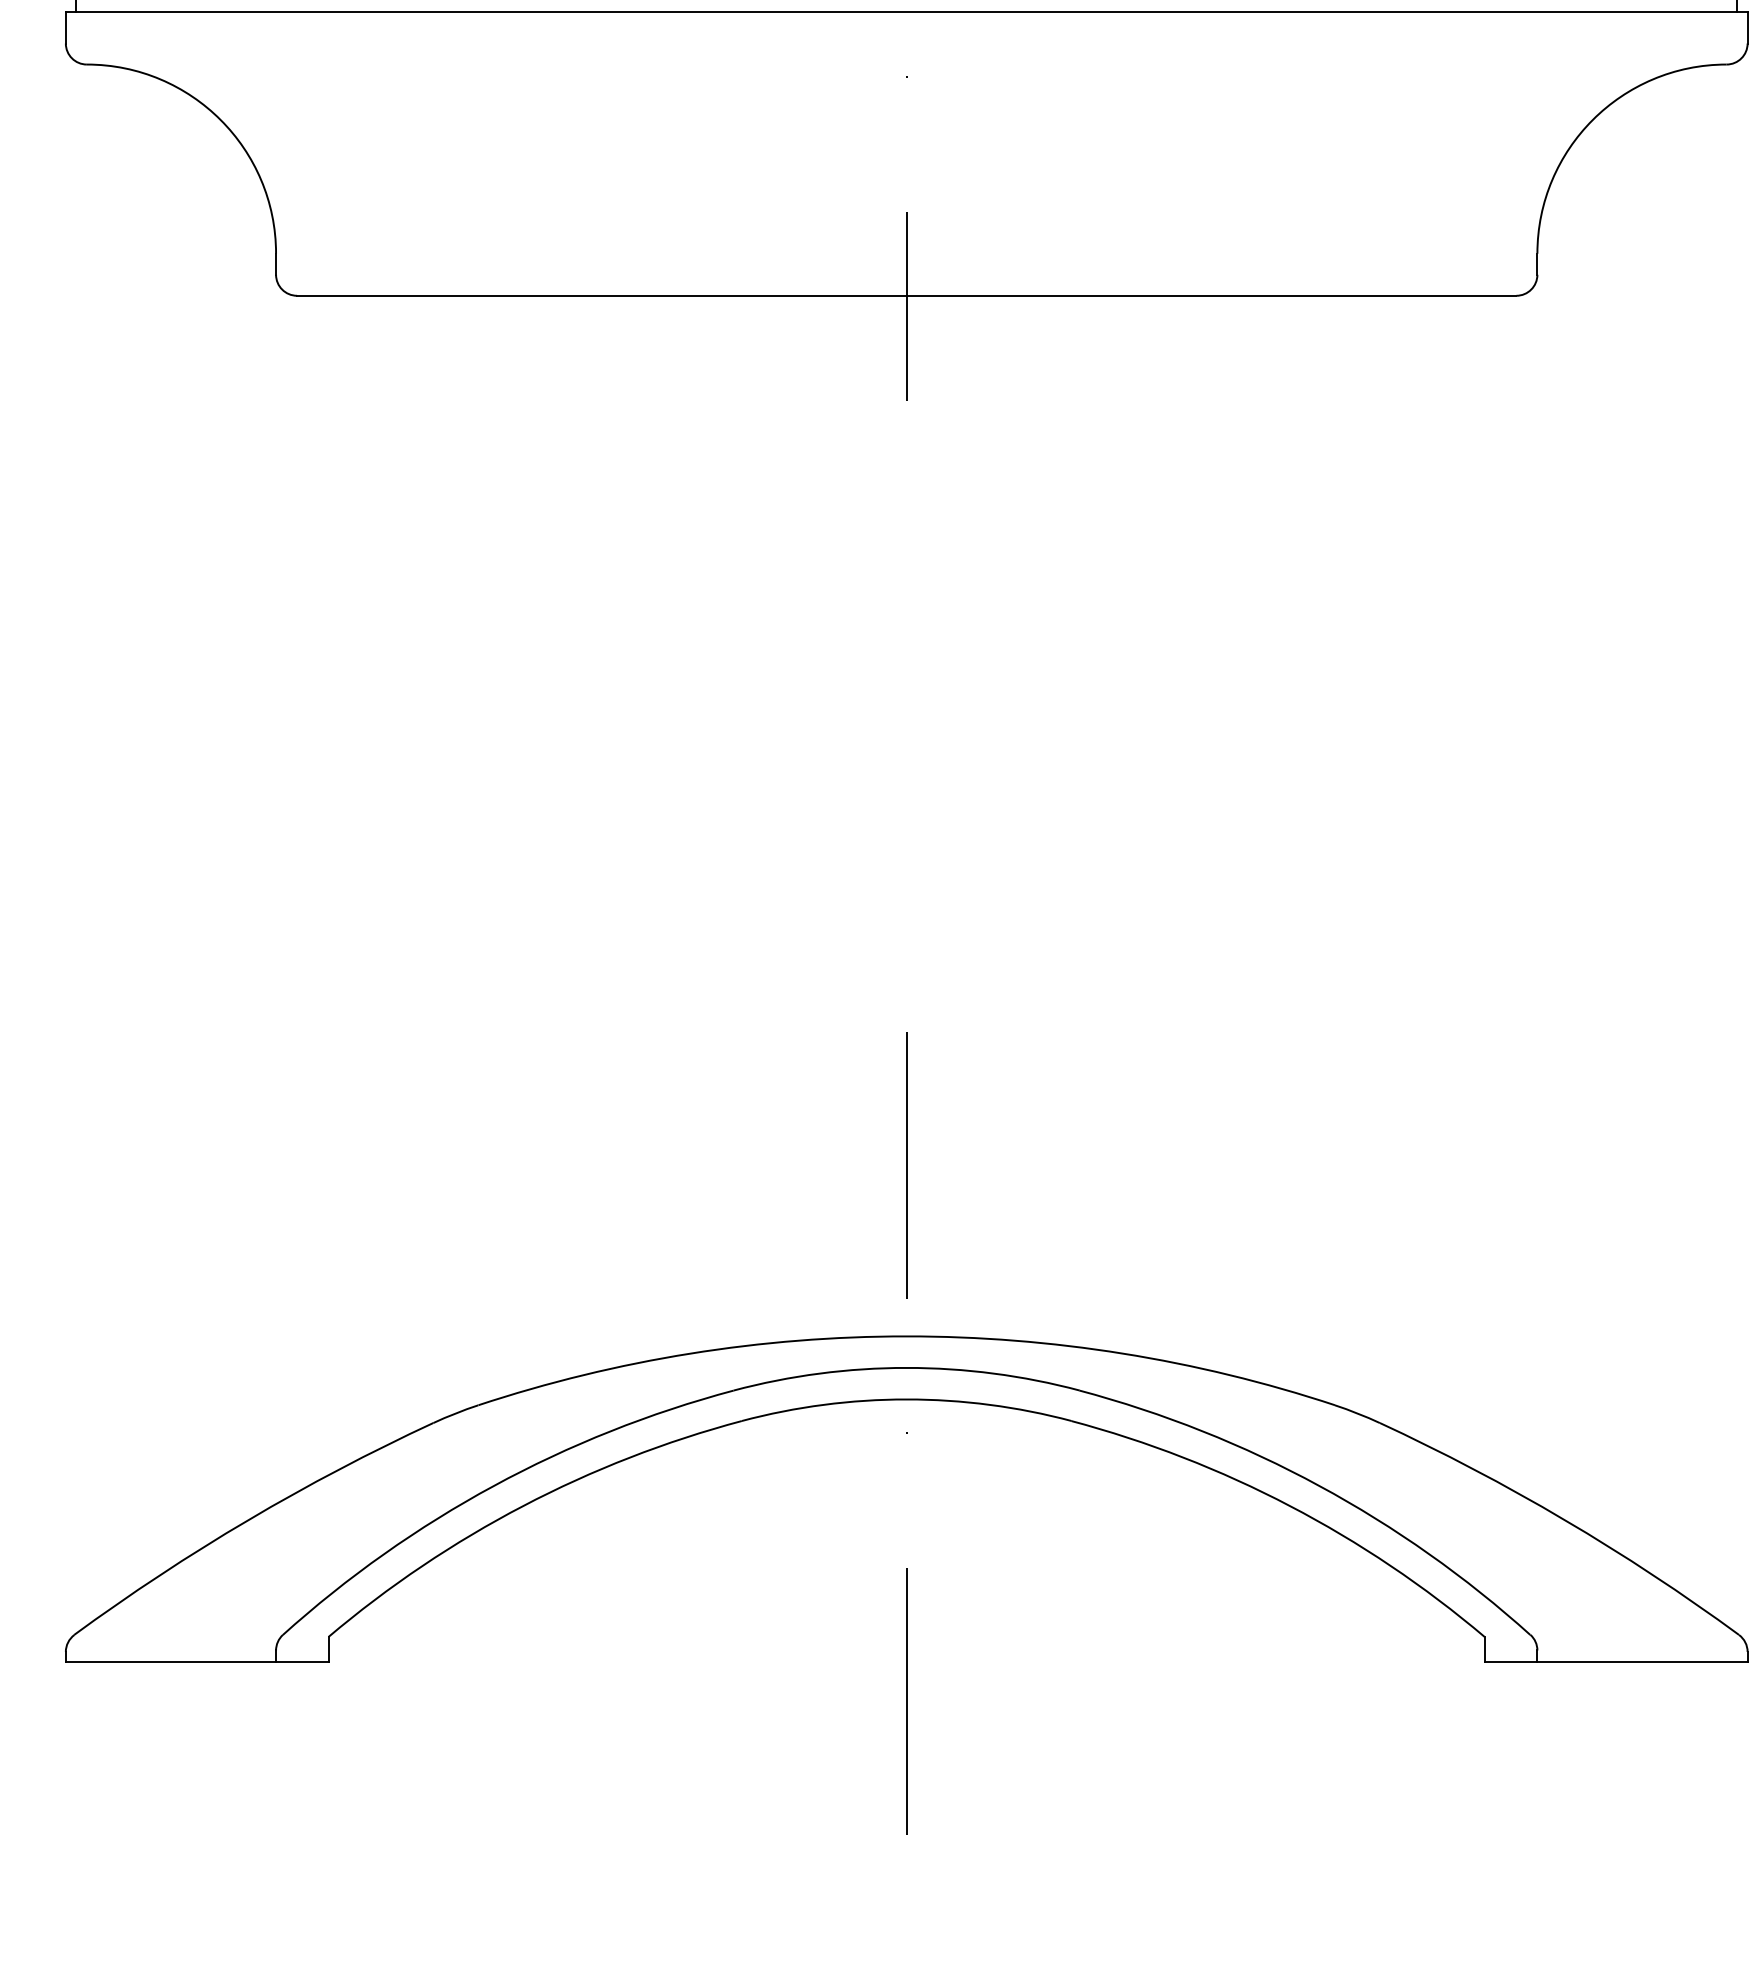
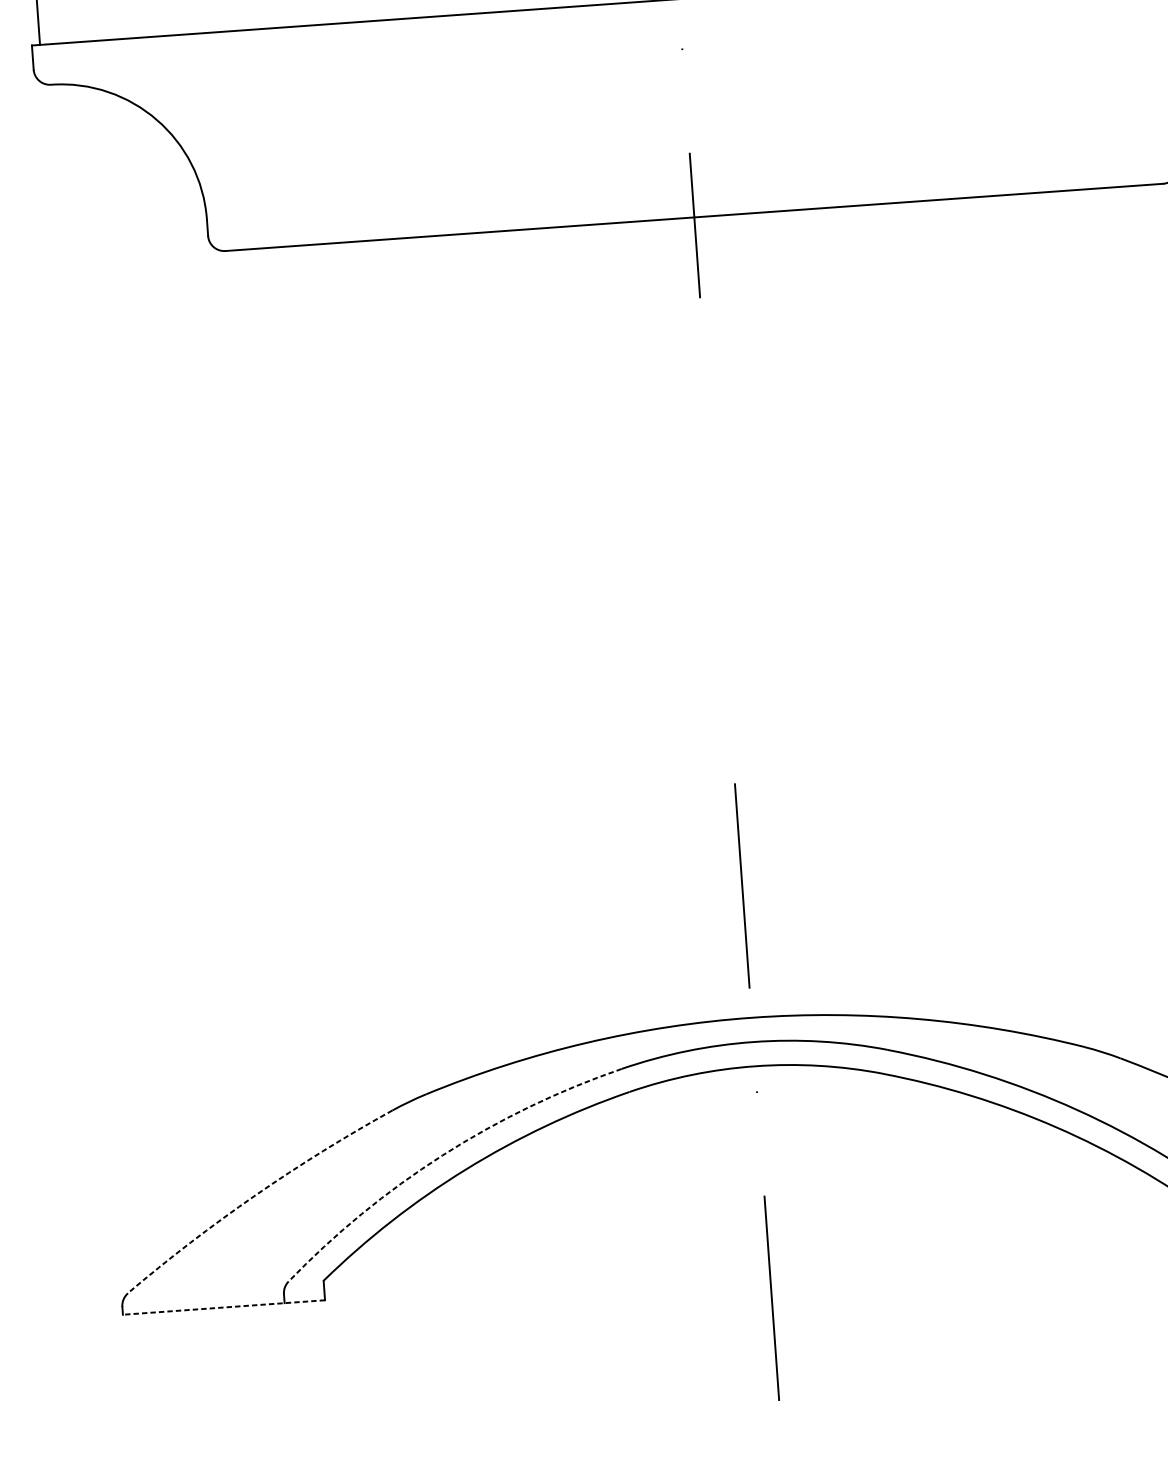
arc: (493, 1485) -> (442, 1155), solid -> dashed
arc: (248, 1520) -> (255, 1195), solid -> dashed
line: (196, 1662) -> (223, 1307), solid -> dashed

